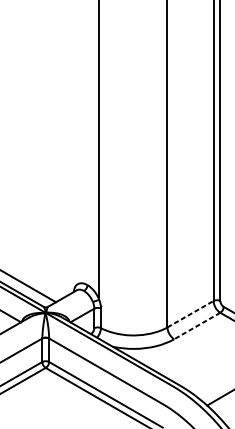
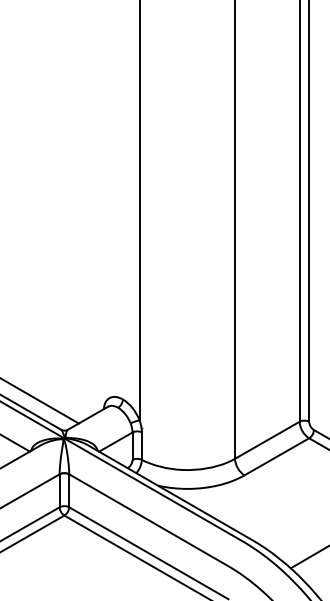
line: (190, 314) -> (267, 440), dashed -> solid
line: (197, 326) -> (276, 457), dashed -> solid

